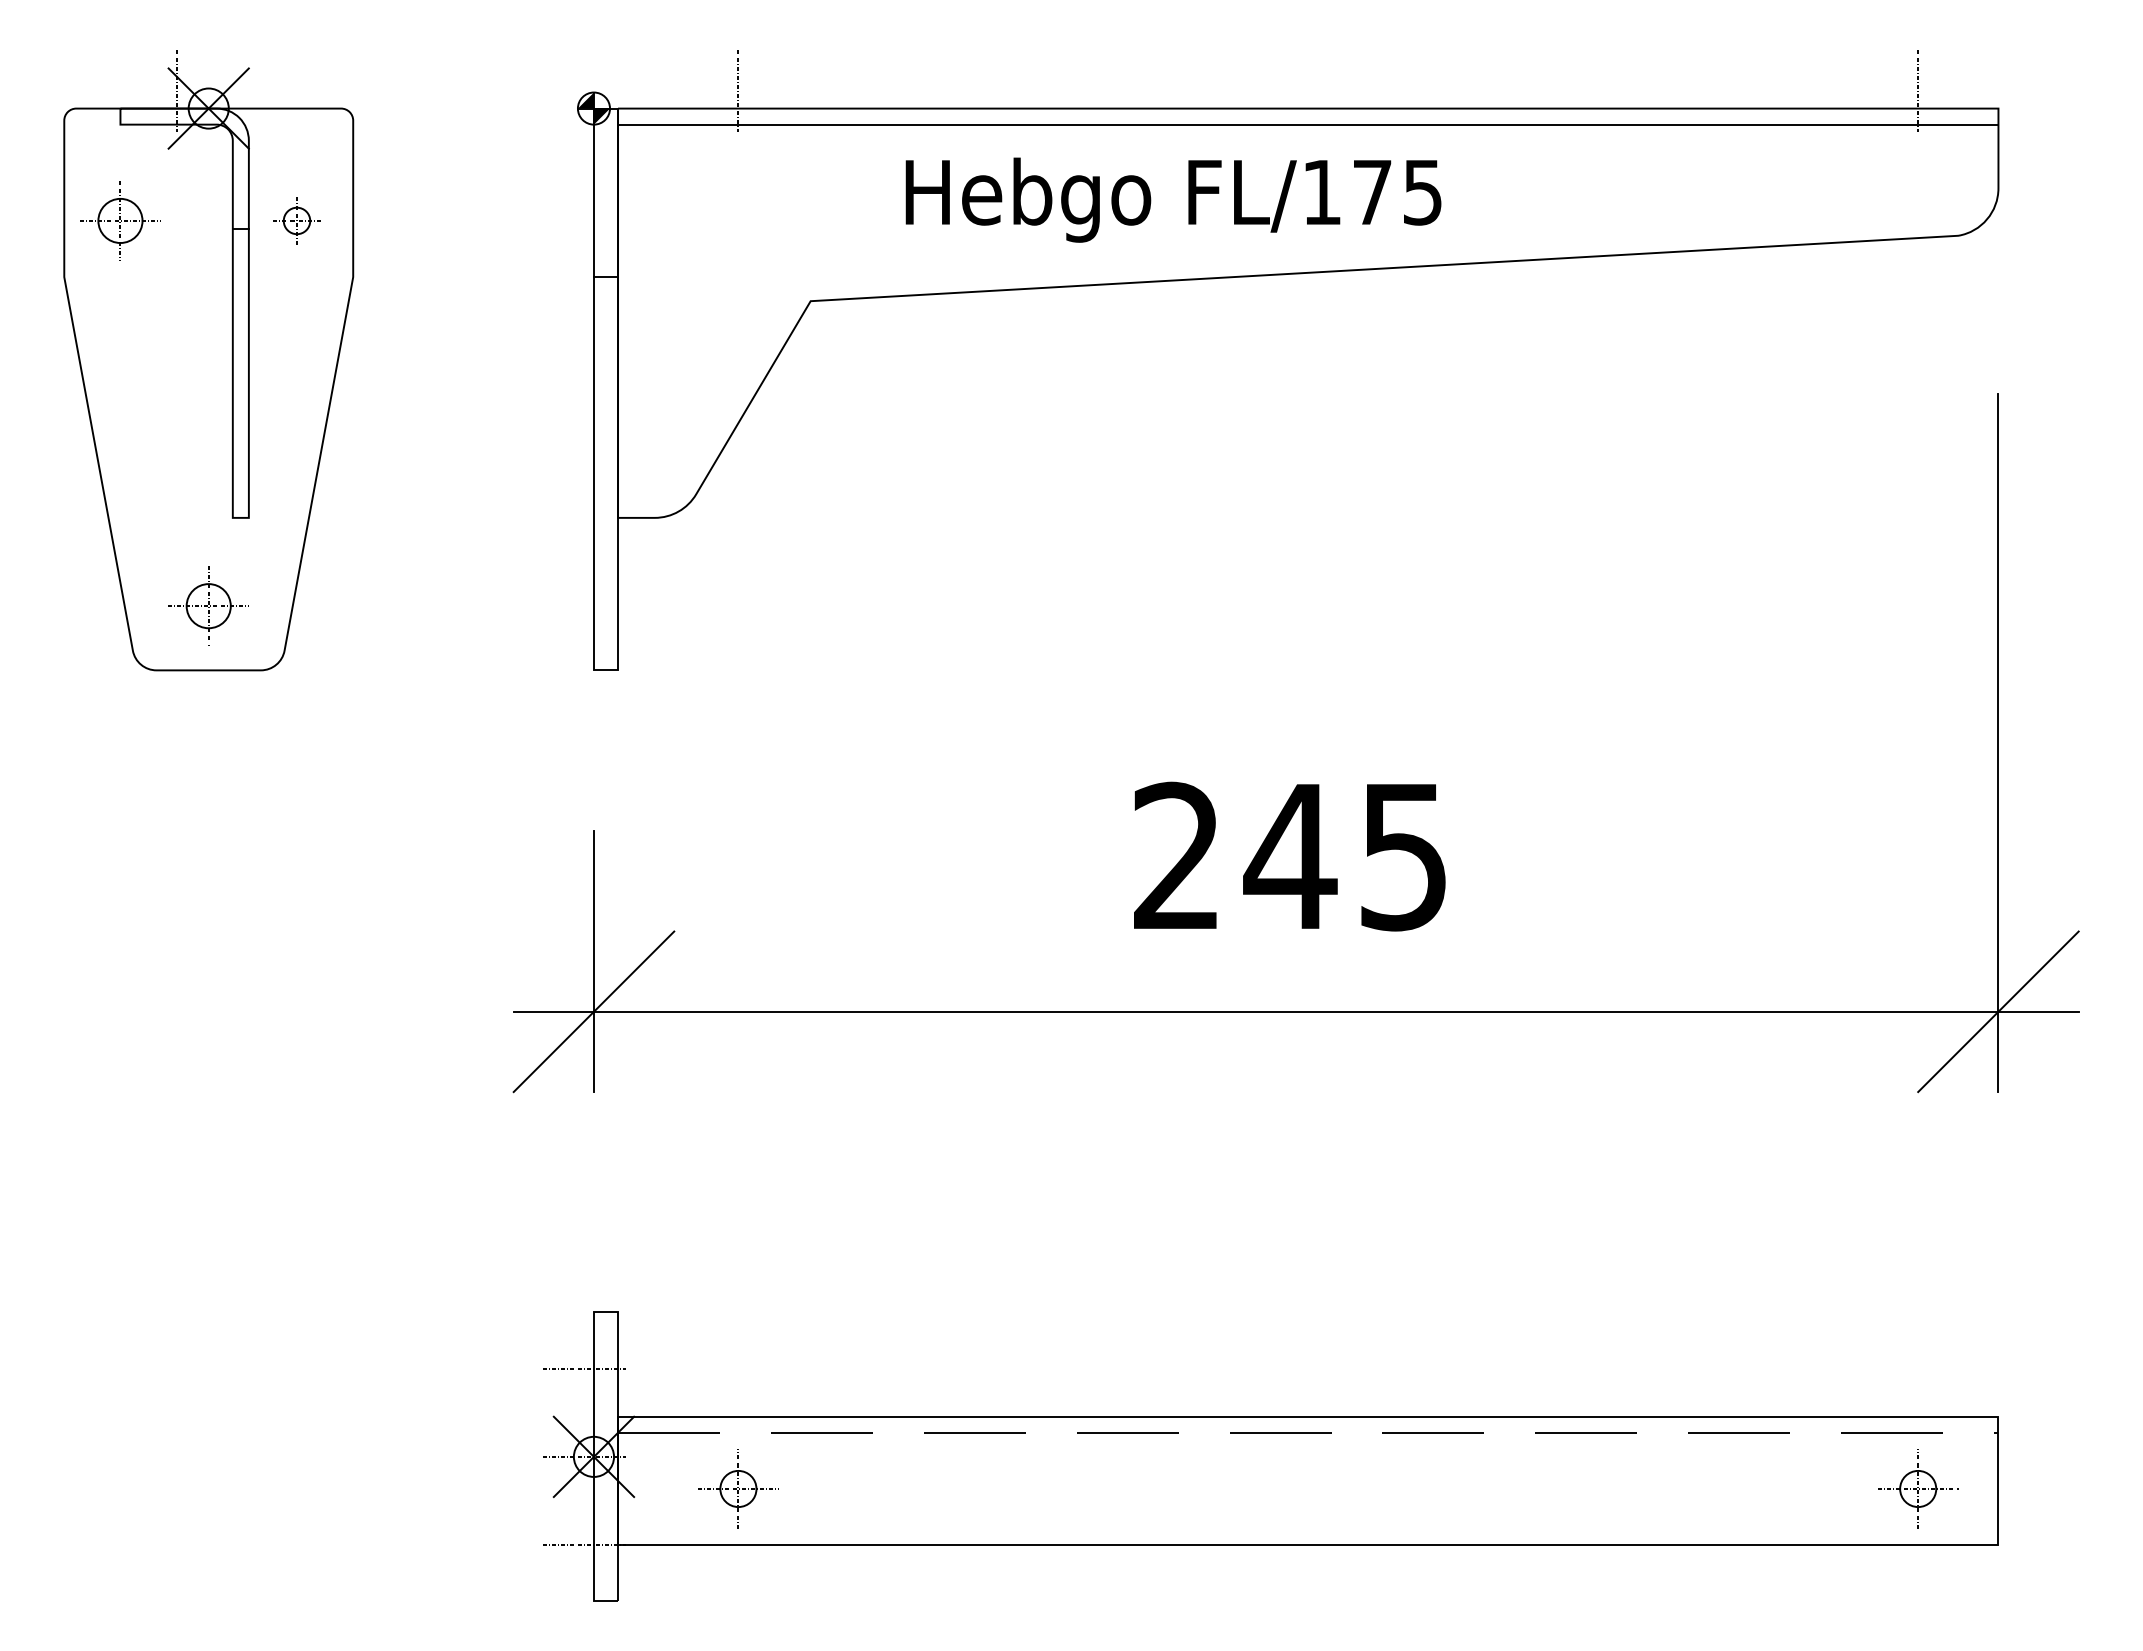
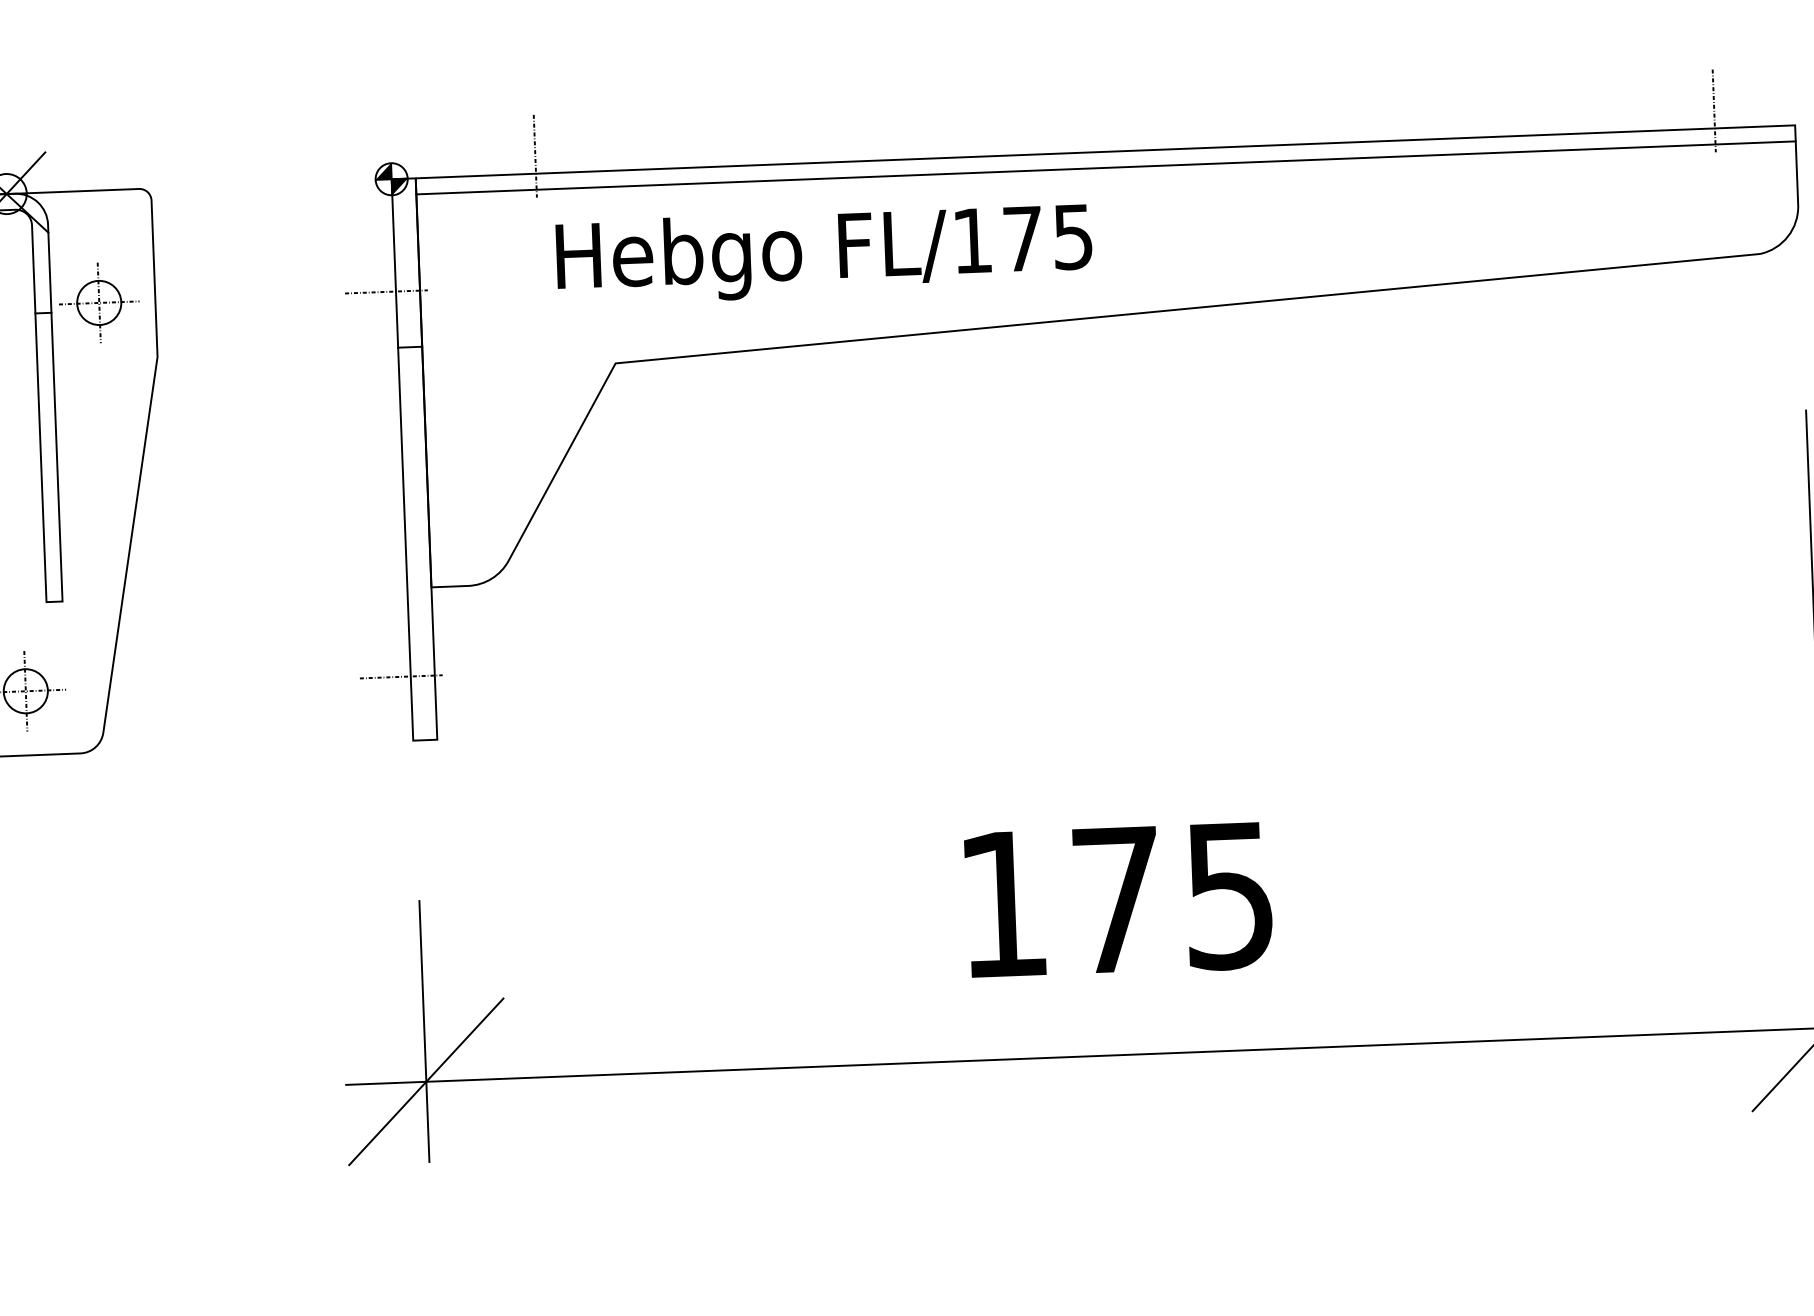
text: (1173, 199) -> (824, 253), moved
part: (296, 220) -> (98, 302), size x1.67
line: (584, 220) -> (386, 291), added
line: (584, 606) -> (401, 677), added
text: (1235, 854) -> (1061, 900), 245 -> 175

